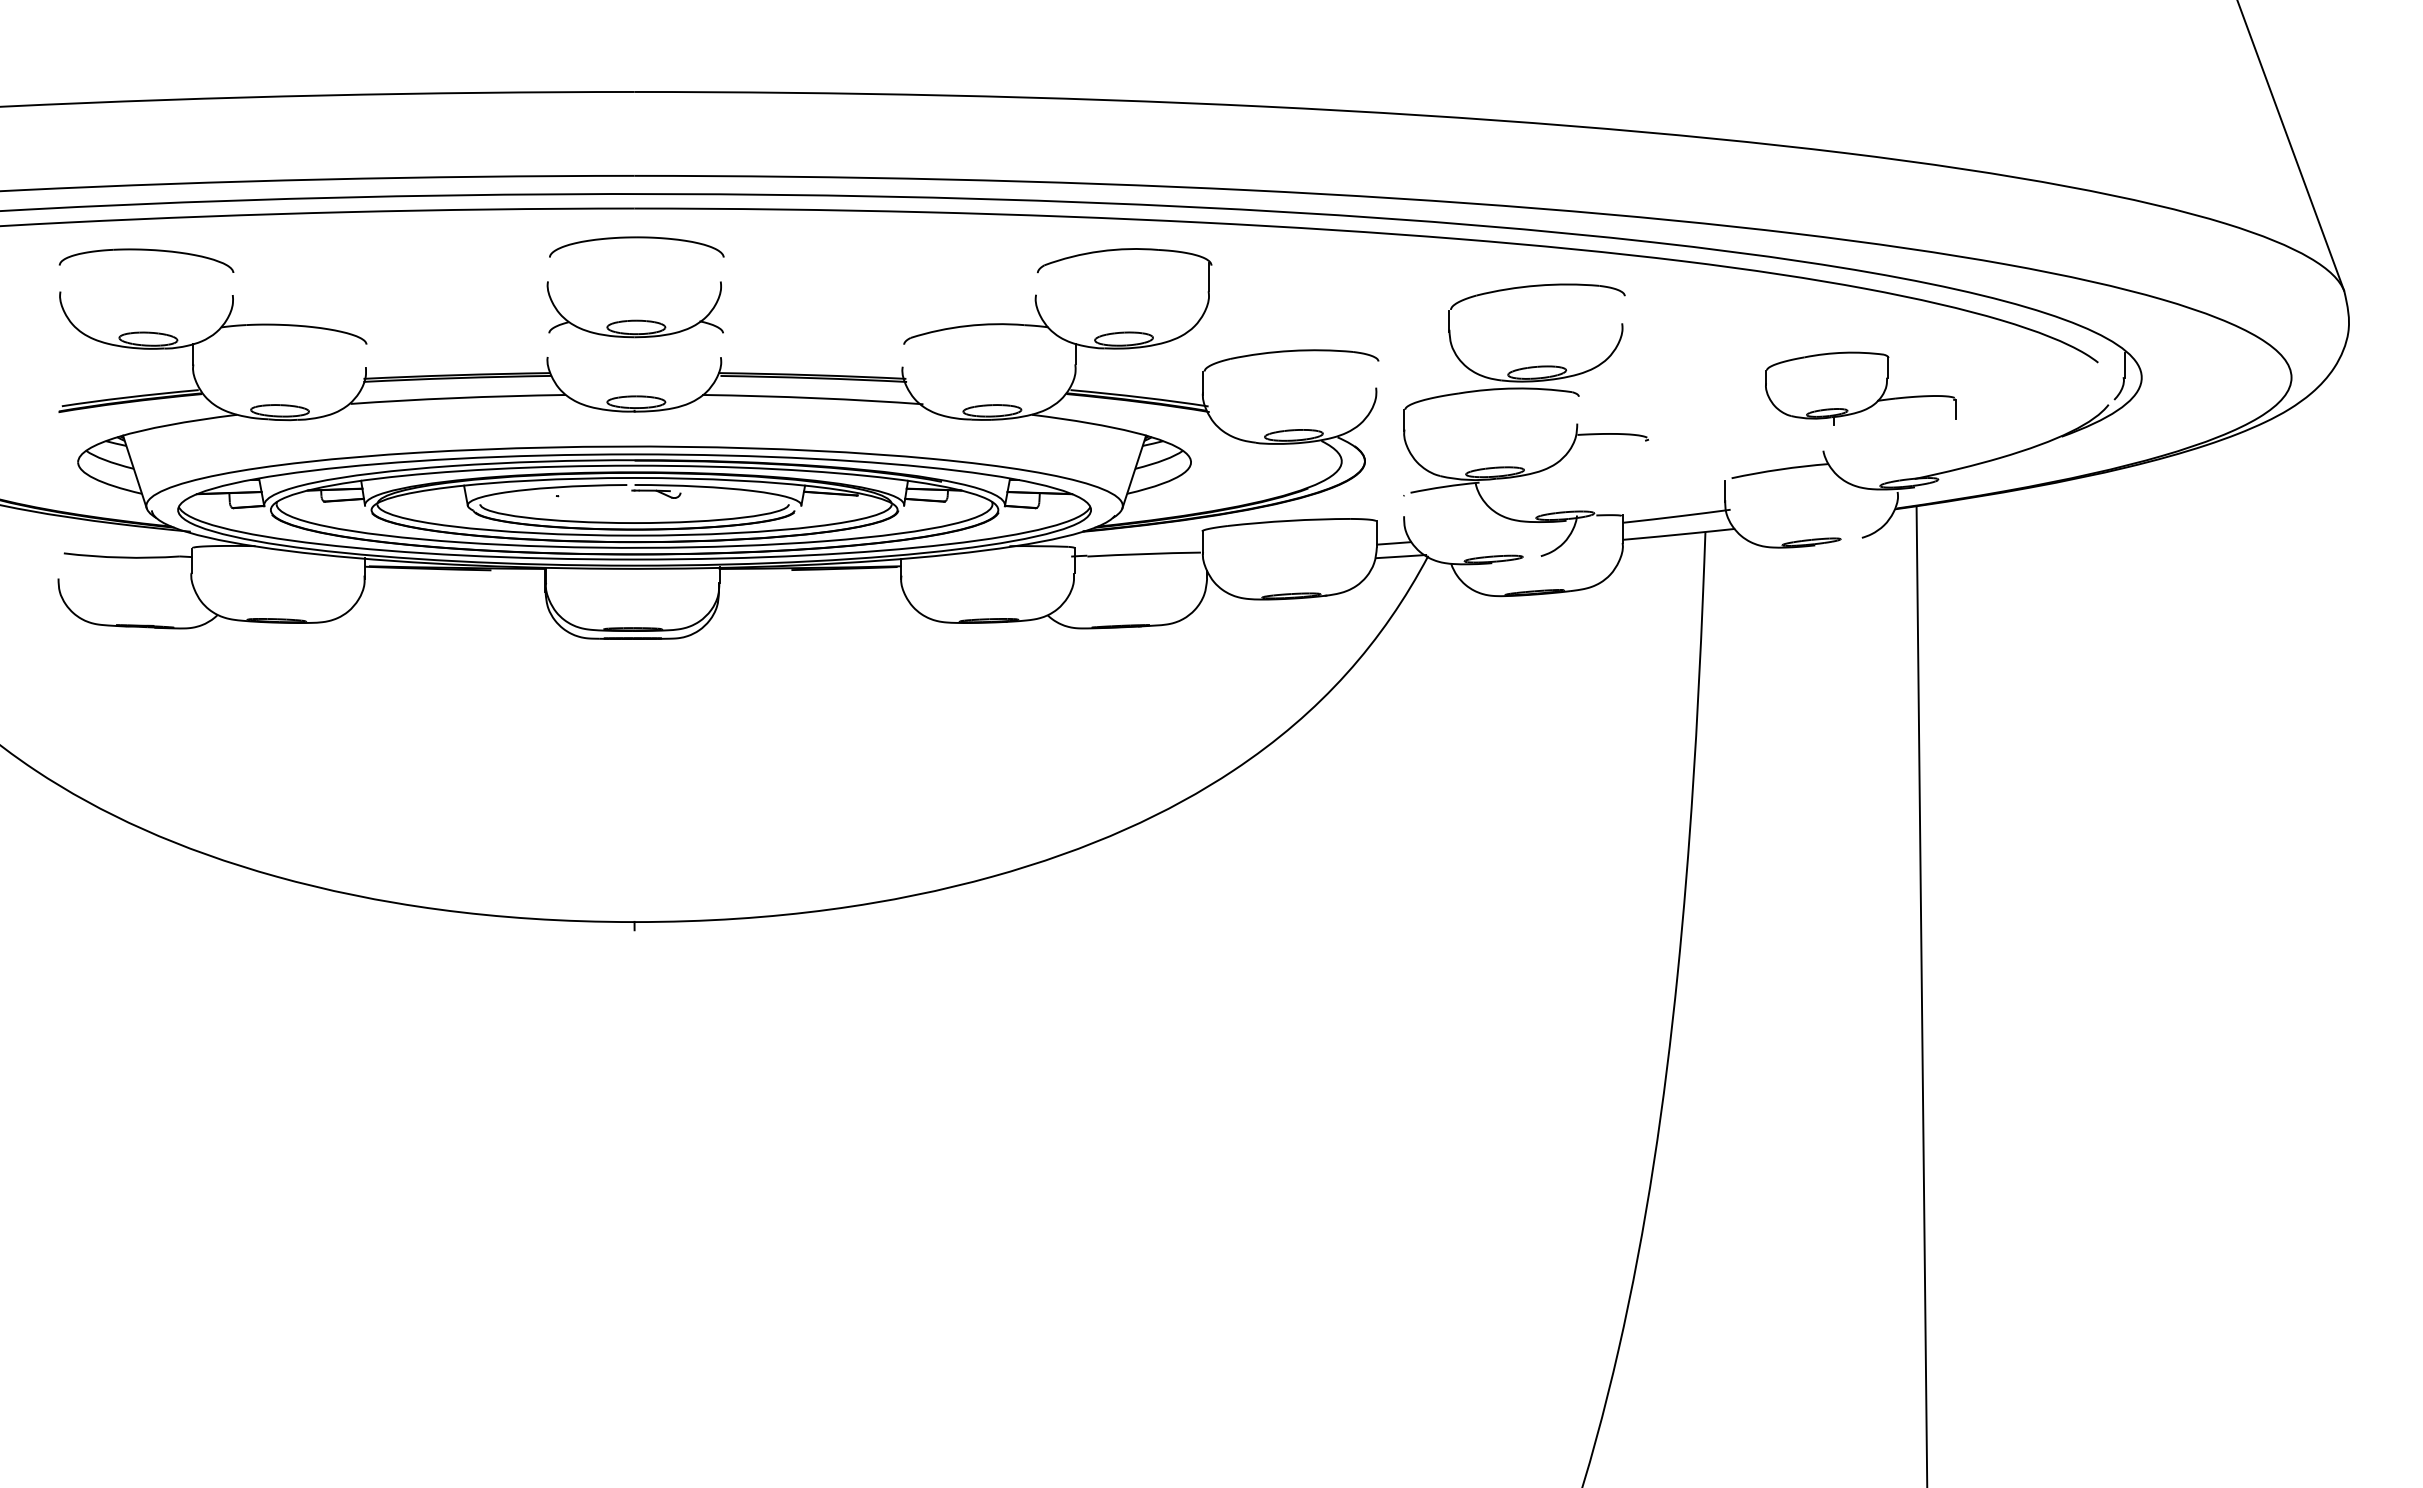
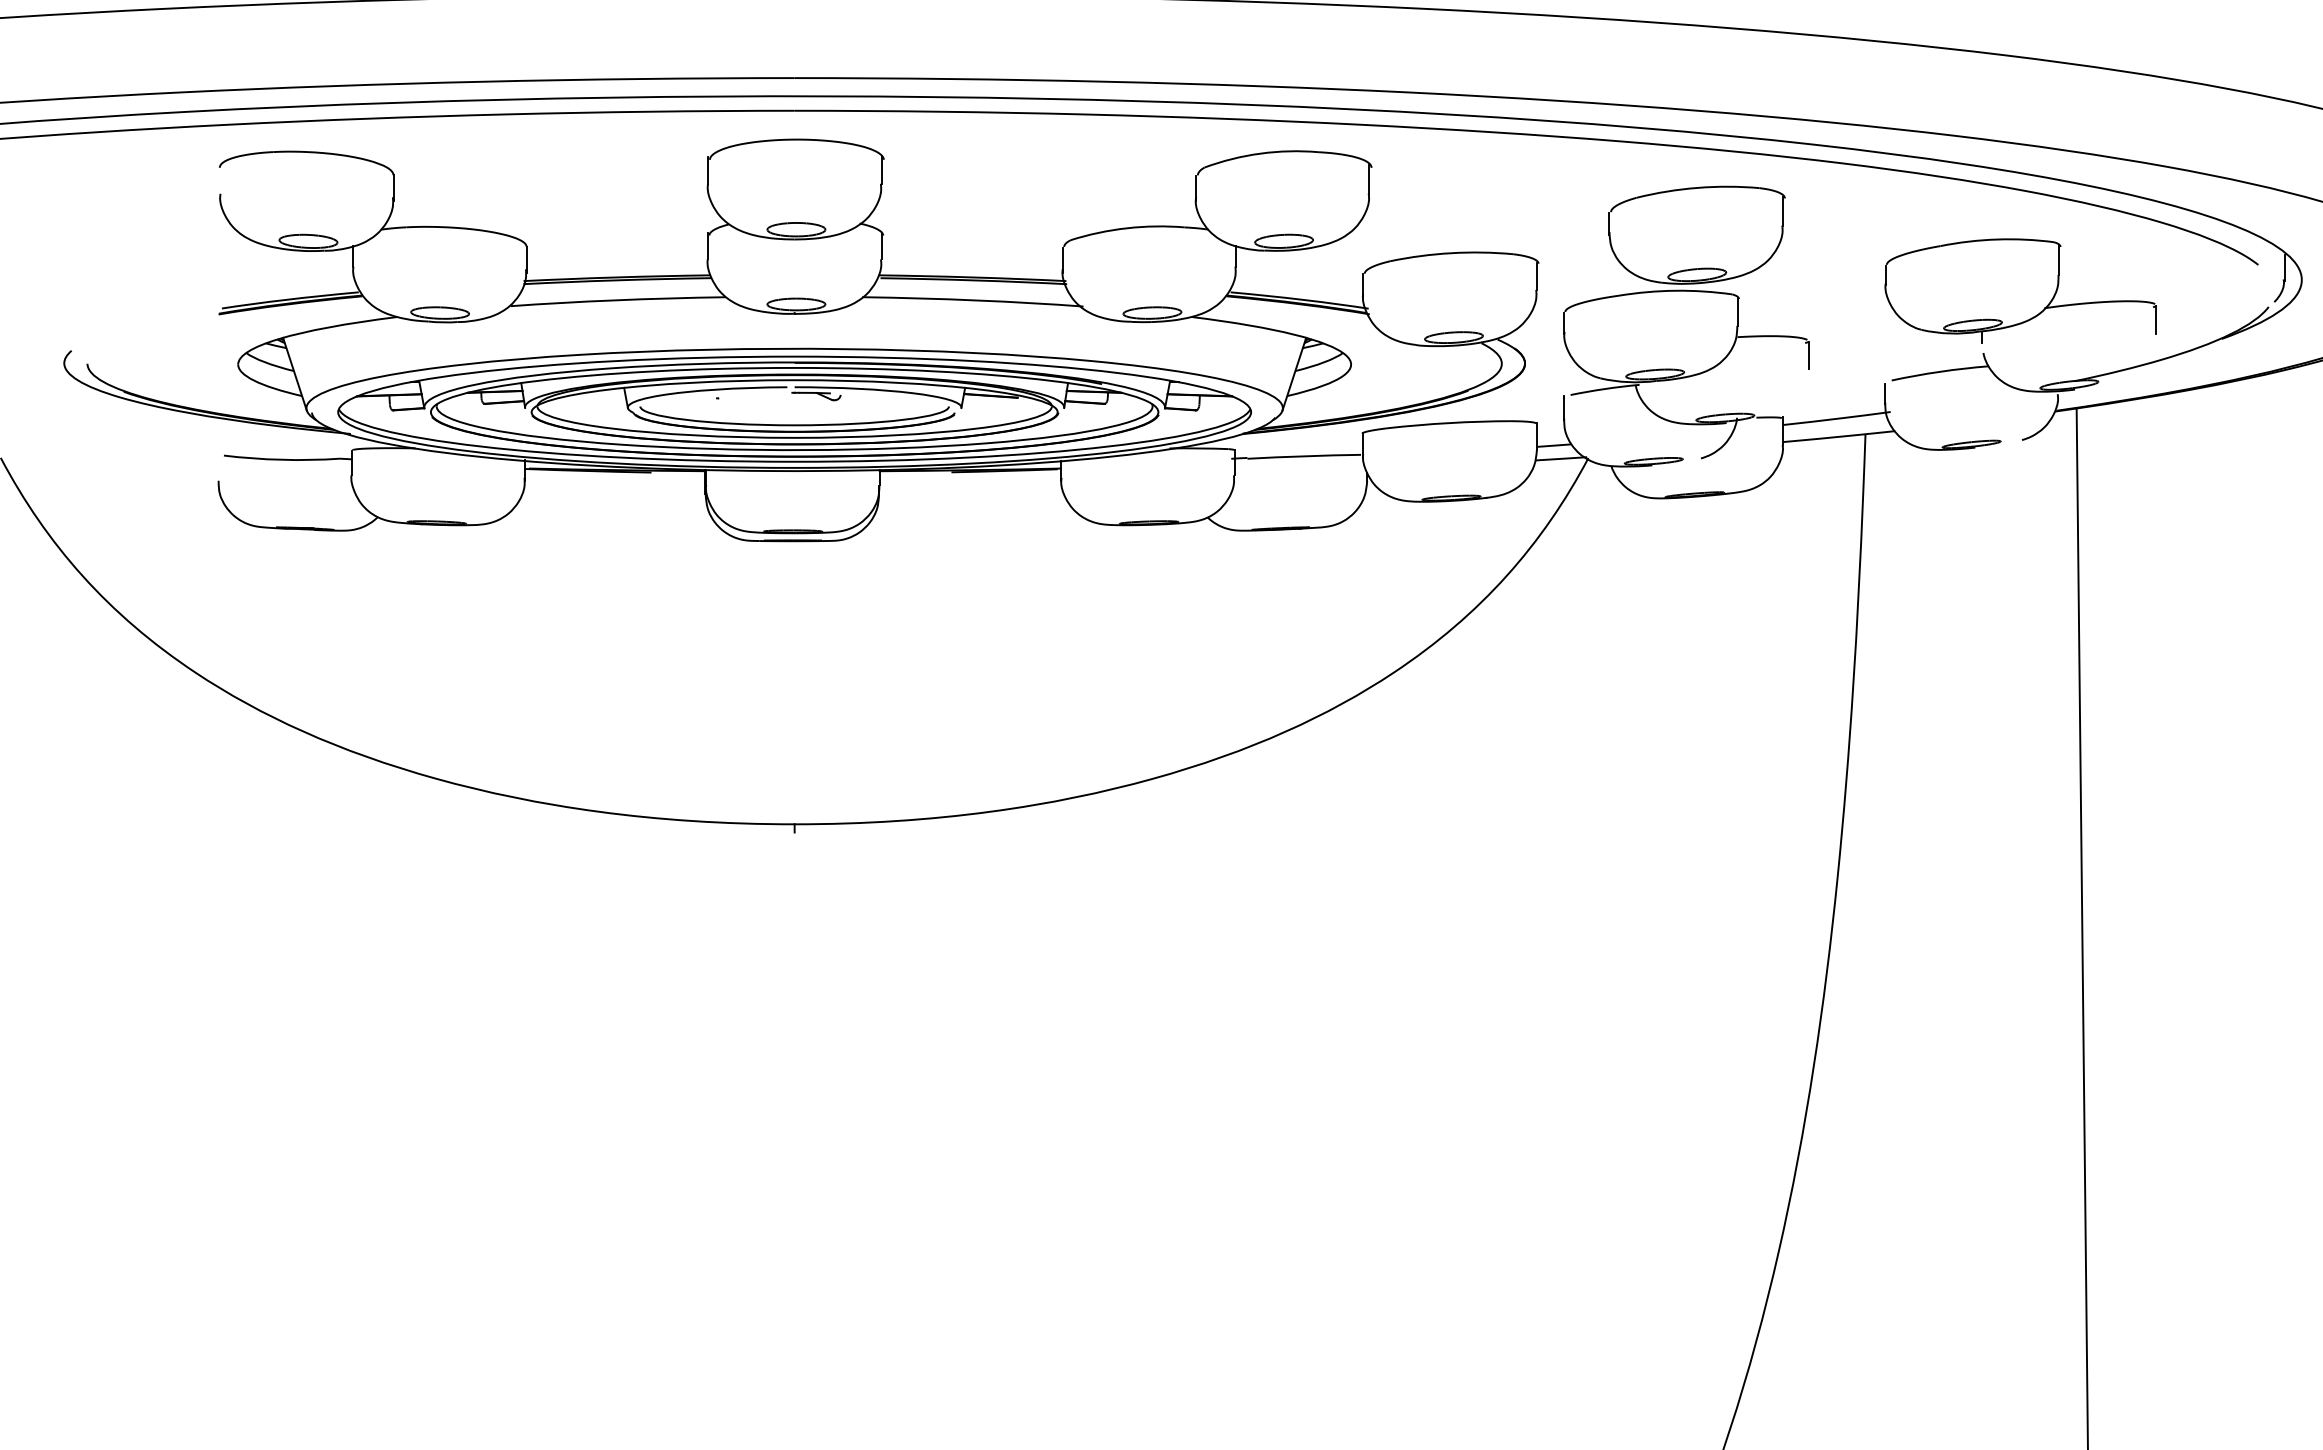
line: (547, 268) -> (707, 170), added
line: (721, 268) -> (881, 170), added
line: (1035, 285) -> (1195, 187), added
line: (233, 286) -> (393, 188), added
line: (1622, 308) -> (1782, 210), added
line: (547, 343) -> (707, 245), added
line: (721, 344) -> (881, 246), added
line: (366, 357) -> (526, 259), added
line: (902, 357) -> (1062, 259), added
line: (1376, 373) -> (1536, 275), added
part: (1860, 388) -> (2020, 290), size x1.43
line: (1577, 409) -> (1737, 311), added
line: (1648, 453) -> (1808, 355), added
line: (1403, 505) -> (1563, 407), added

